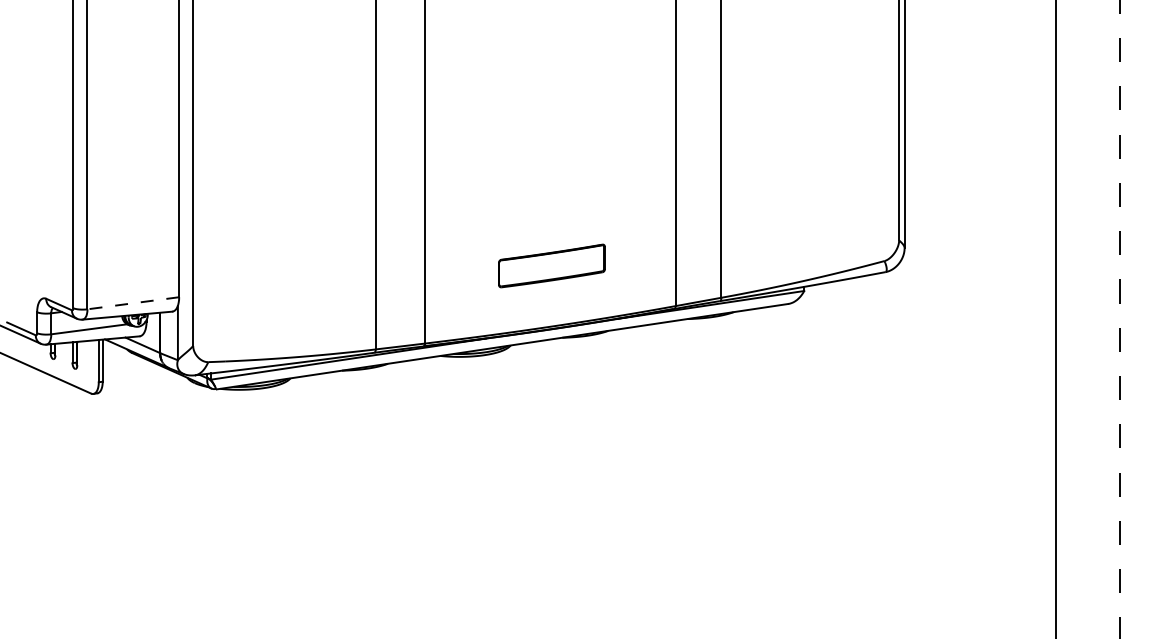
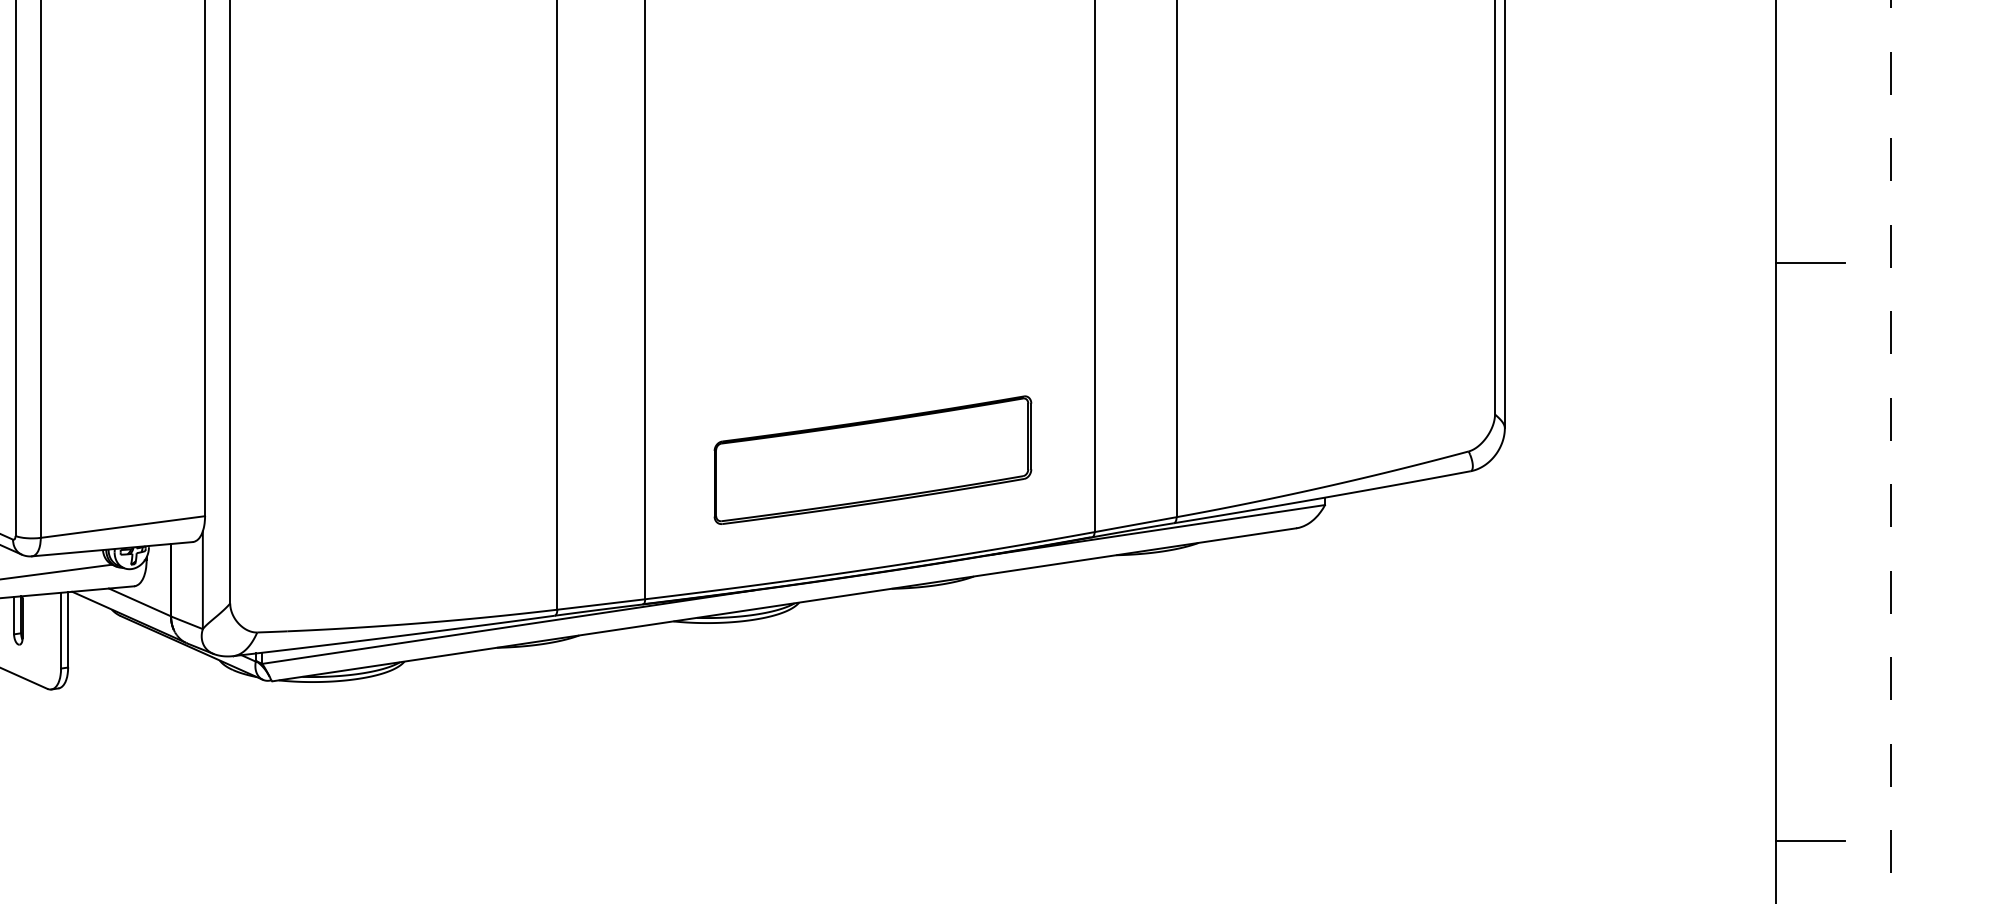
line: (1074, 155) -> (1809, 262), added
part: (551, 265) -> (872, 459), size x1.67
line: (132, 303) -> (121, 527), dashed -> solid
line: (1074, 478) -> (1809, 840), added

